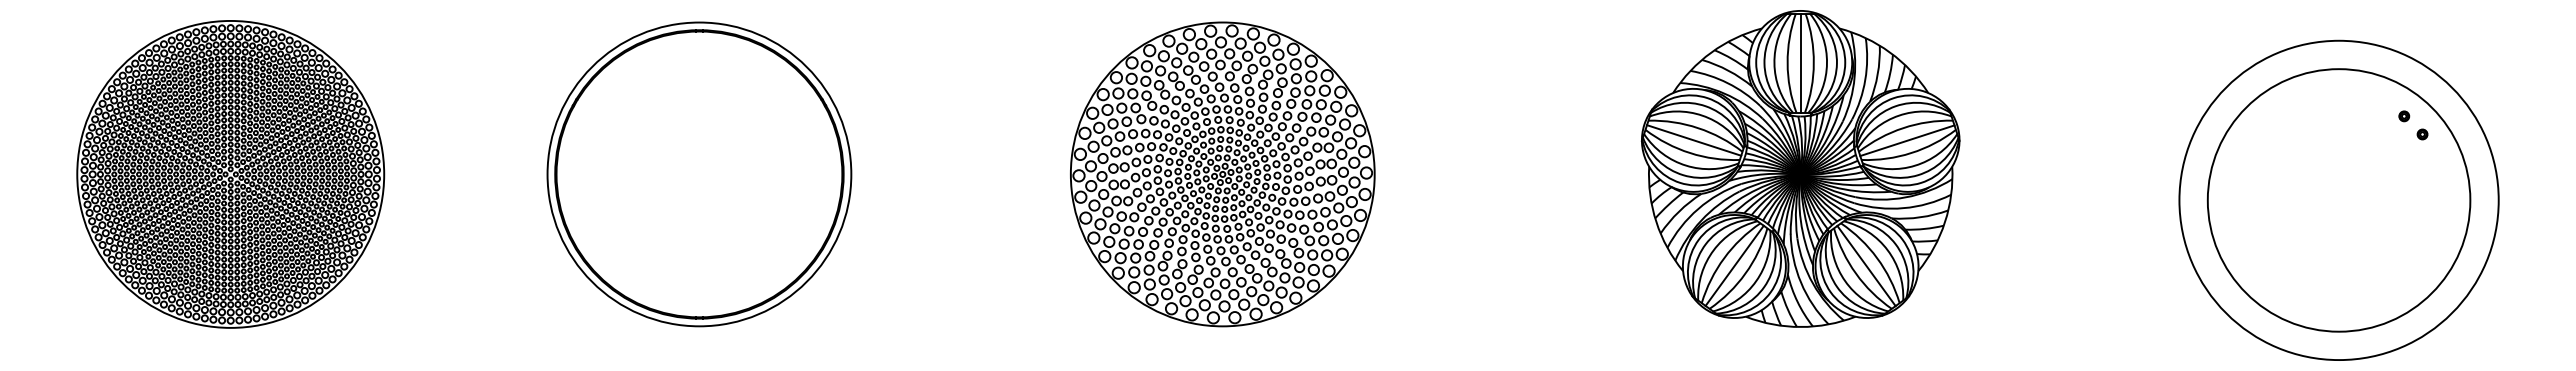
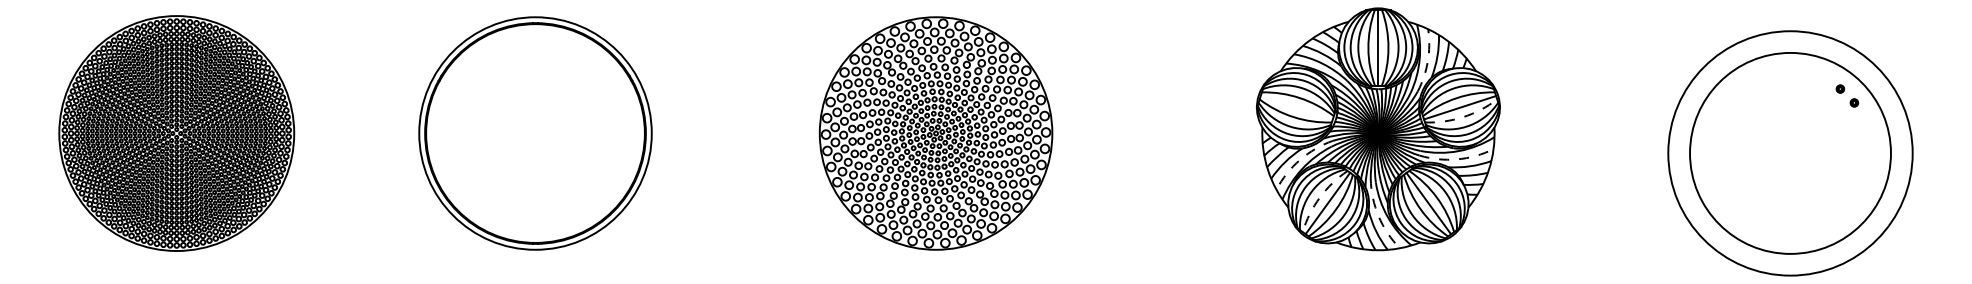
arc: (1865, 79) -> (1428, 60), solid -> dashed
line: (1694, 140) -> (1297, 107), removed
arc: (1911, 153) -> (1463, 117), solid -> dashed
arc: (1698, 208) -> (1300, 159), solid -> dashed
arc: (1903, 208) -> (1457, 159), solid -> dashed
arc: (1724, 258) -> (1320, 197), solid -> dashed
arc: (1801, 282) -> (1379, 216), solid -> dashed

